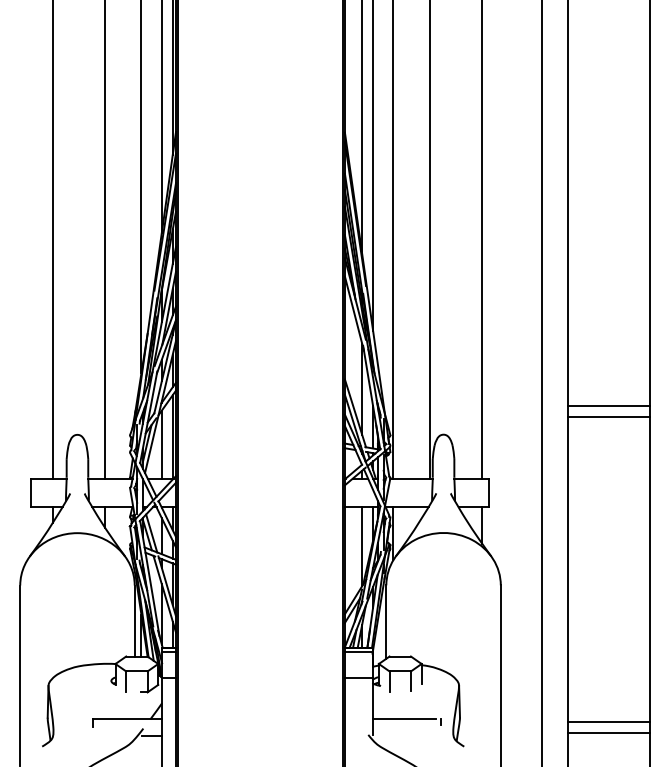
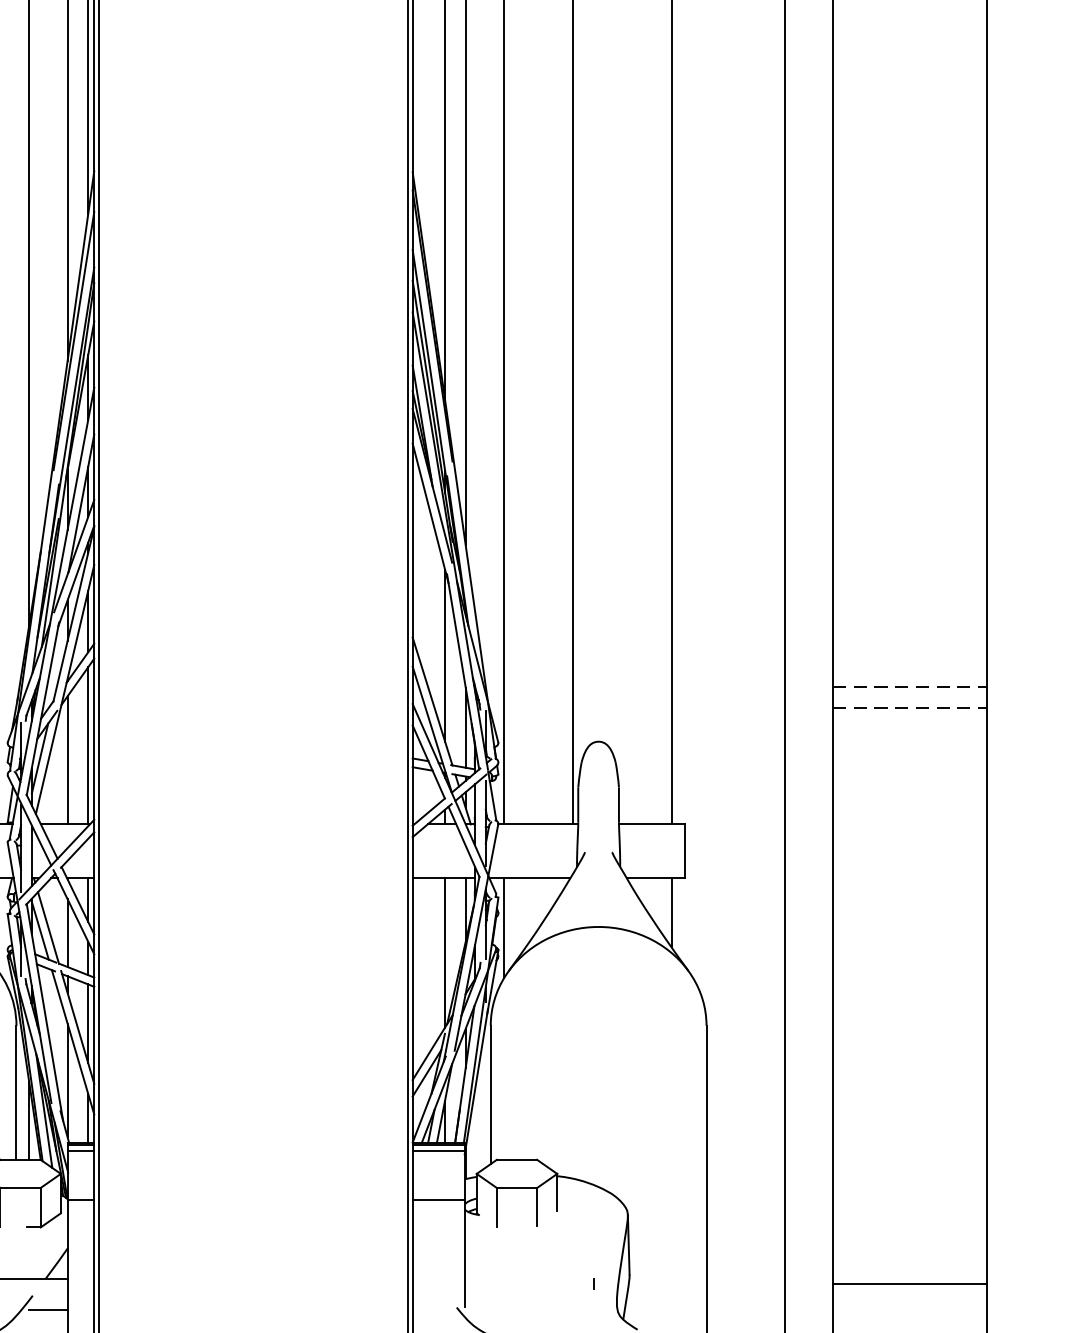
line: (608, 405) -> (909, 686), solid -> dashed
line: (608, 416) -> (909, 707), solid -> dashed
line: (404, 719) -> (524, 1278), removed
line: (608, 733) -> (909, 1304), removed

